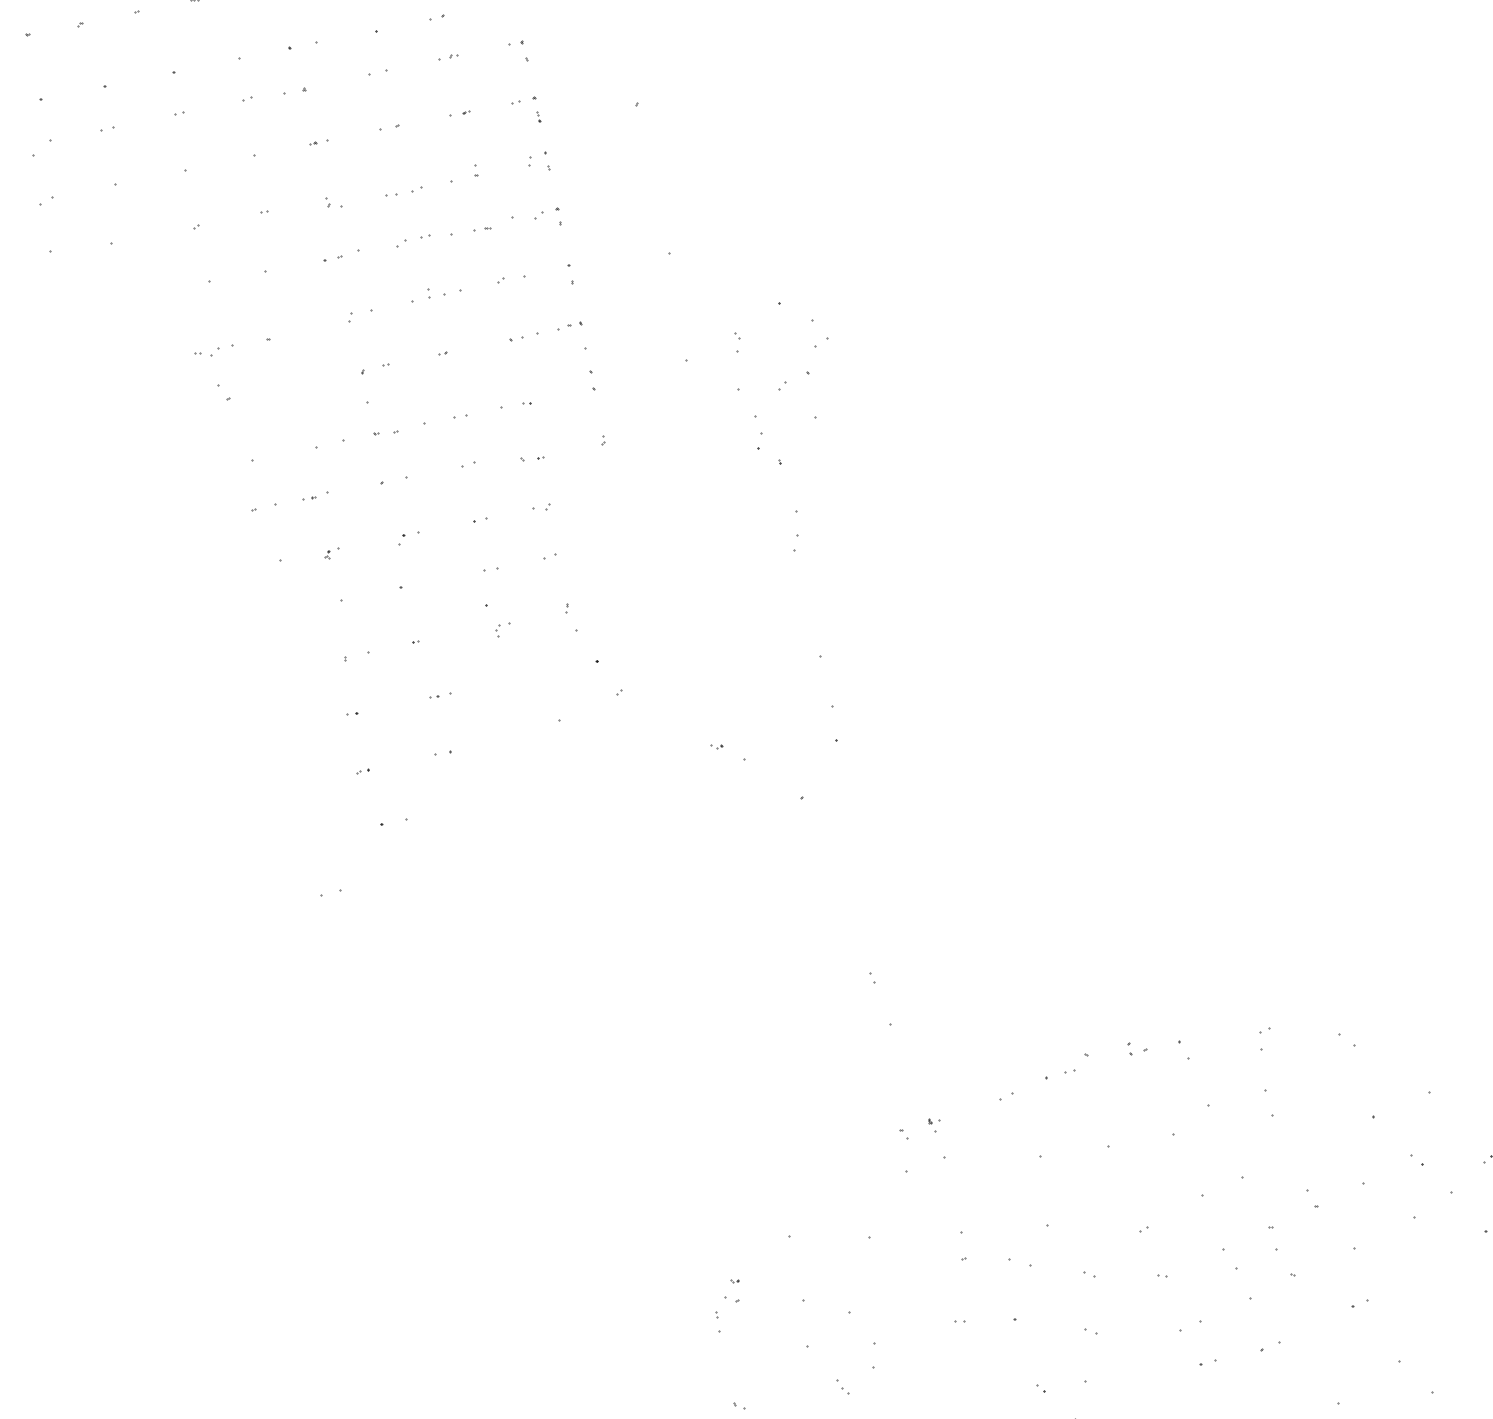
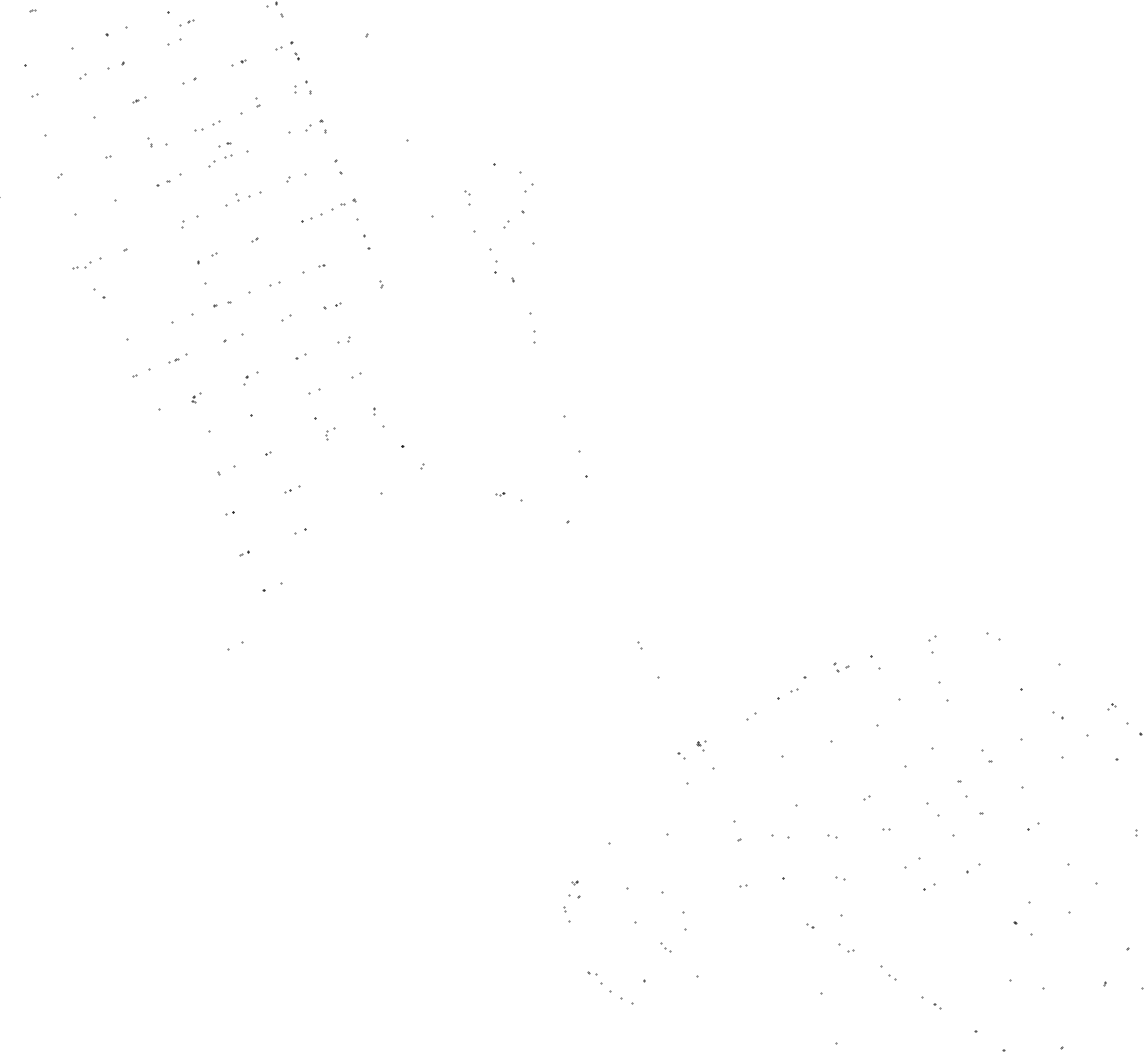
part: (447, 56) -> (186, 22), moved
part: (333, 203) -> (157, 142), size x1.6
part: (481, 229) -> (224, 144), moved
part: (570, 325) -> (344, 204), size x1.4

